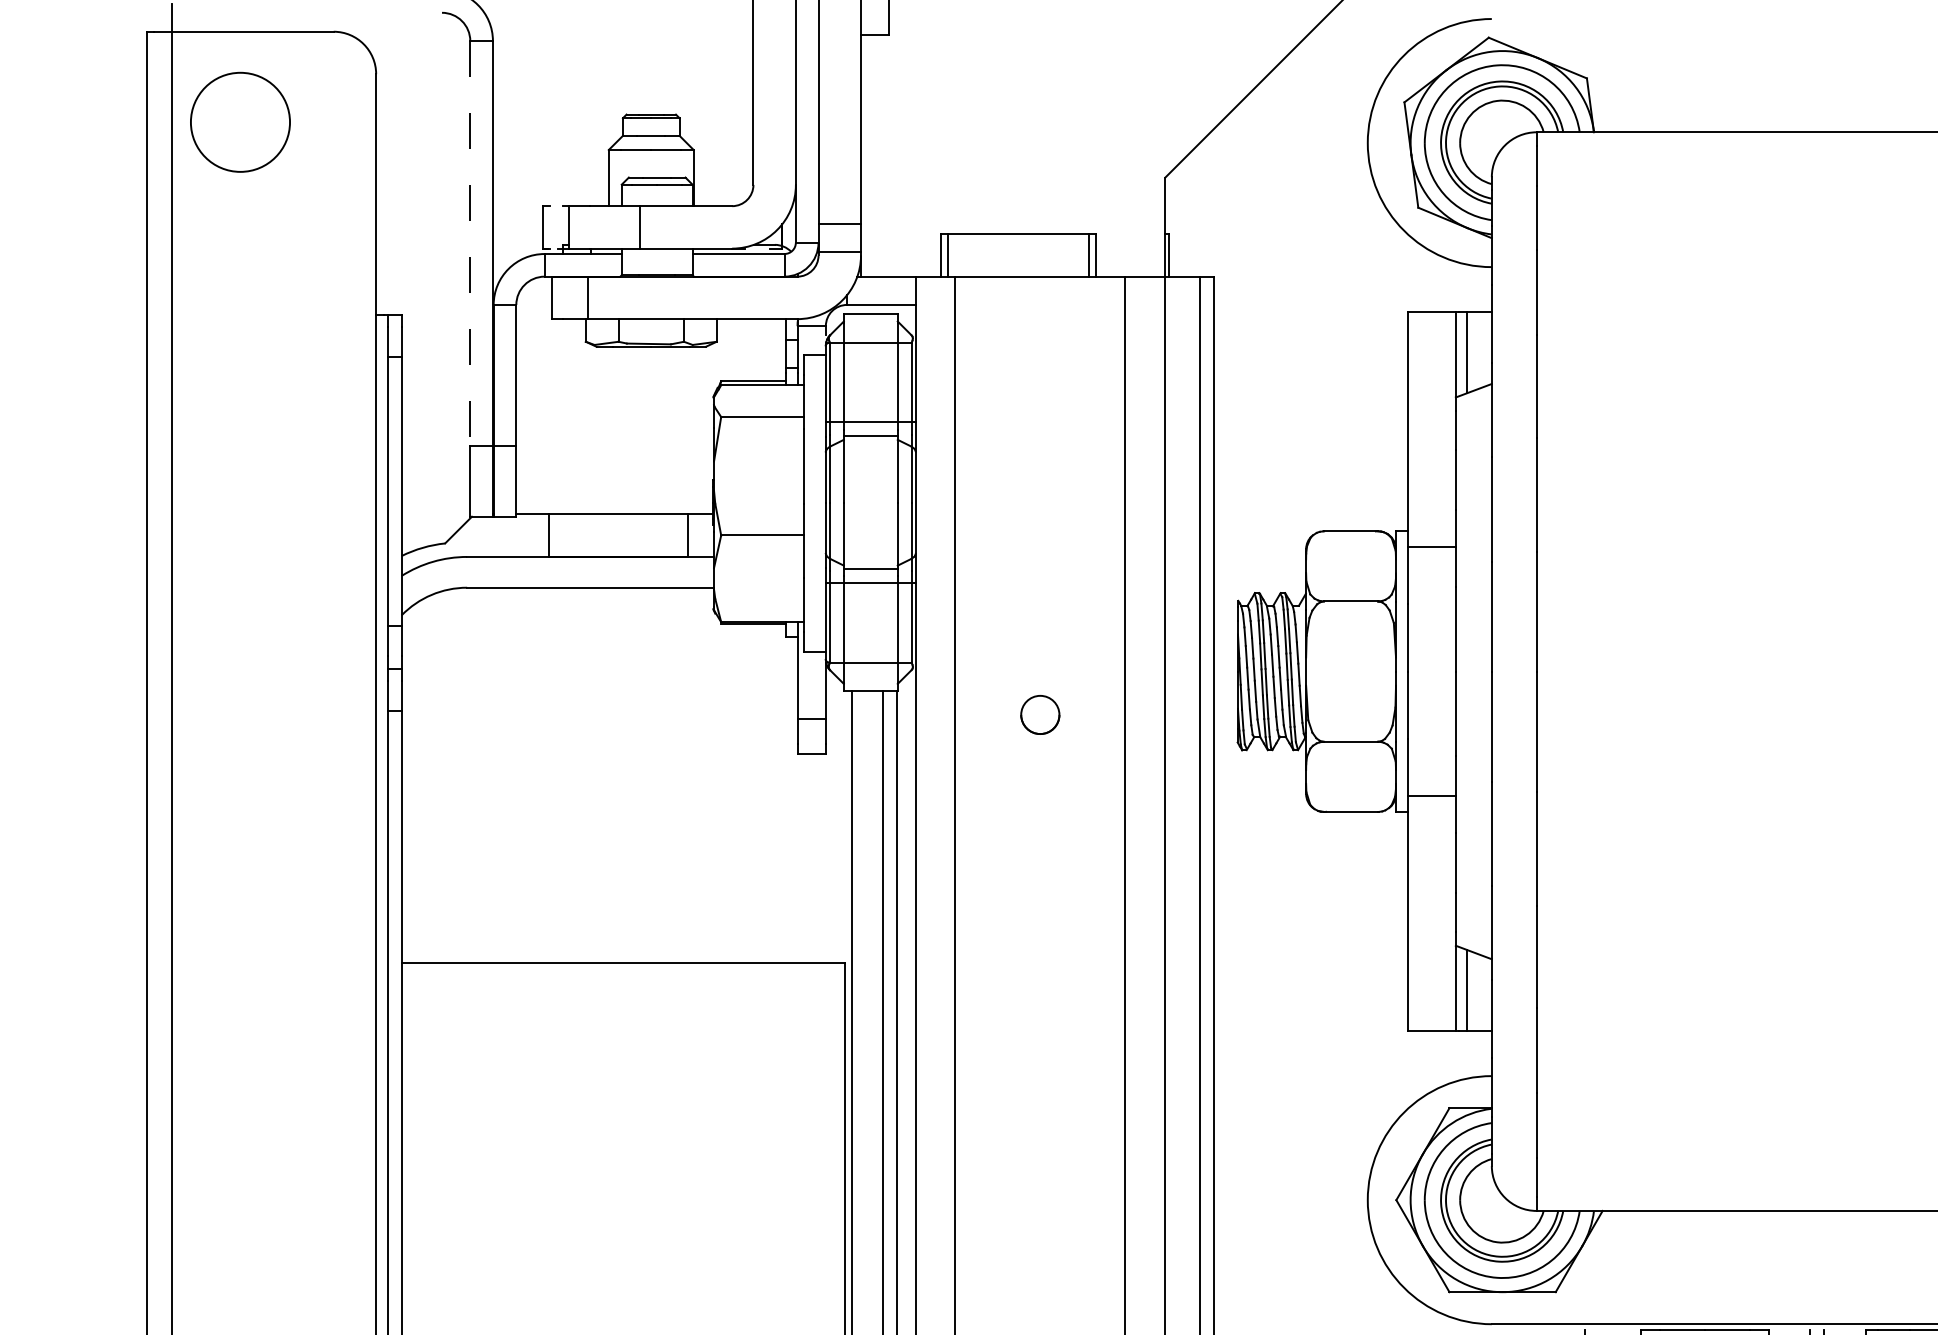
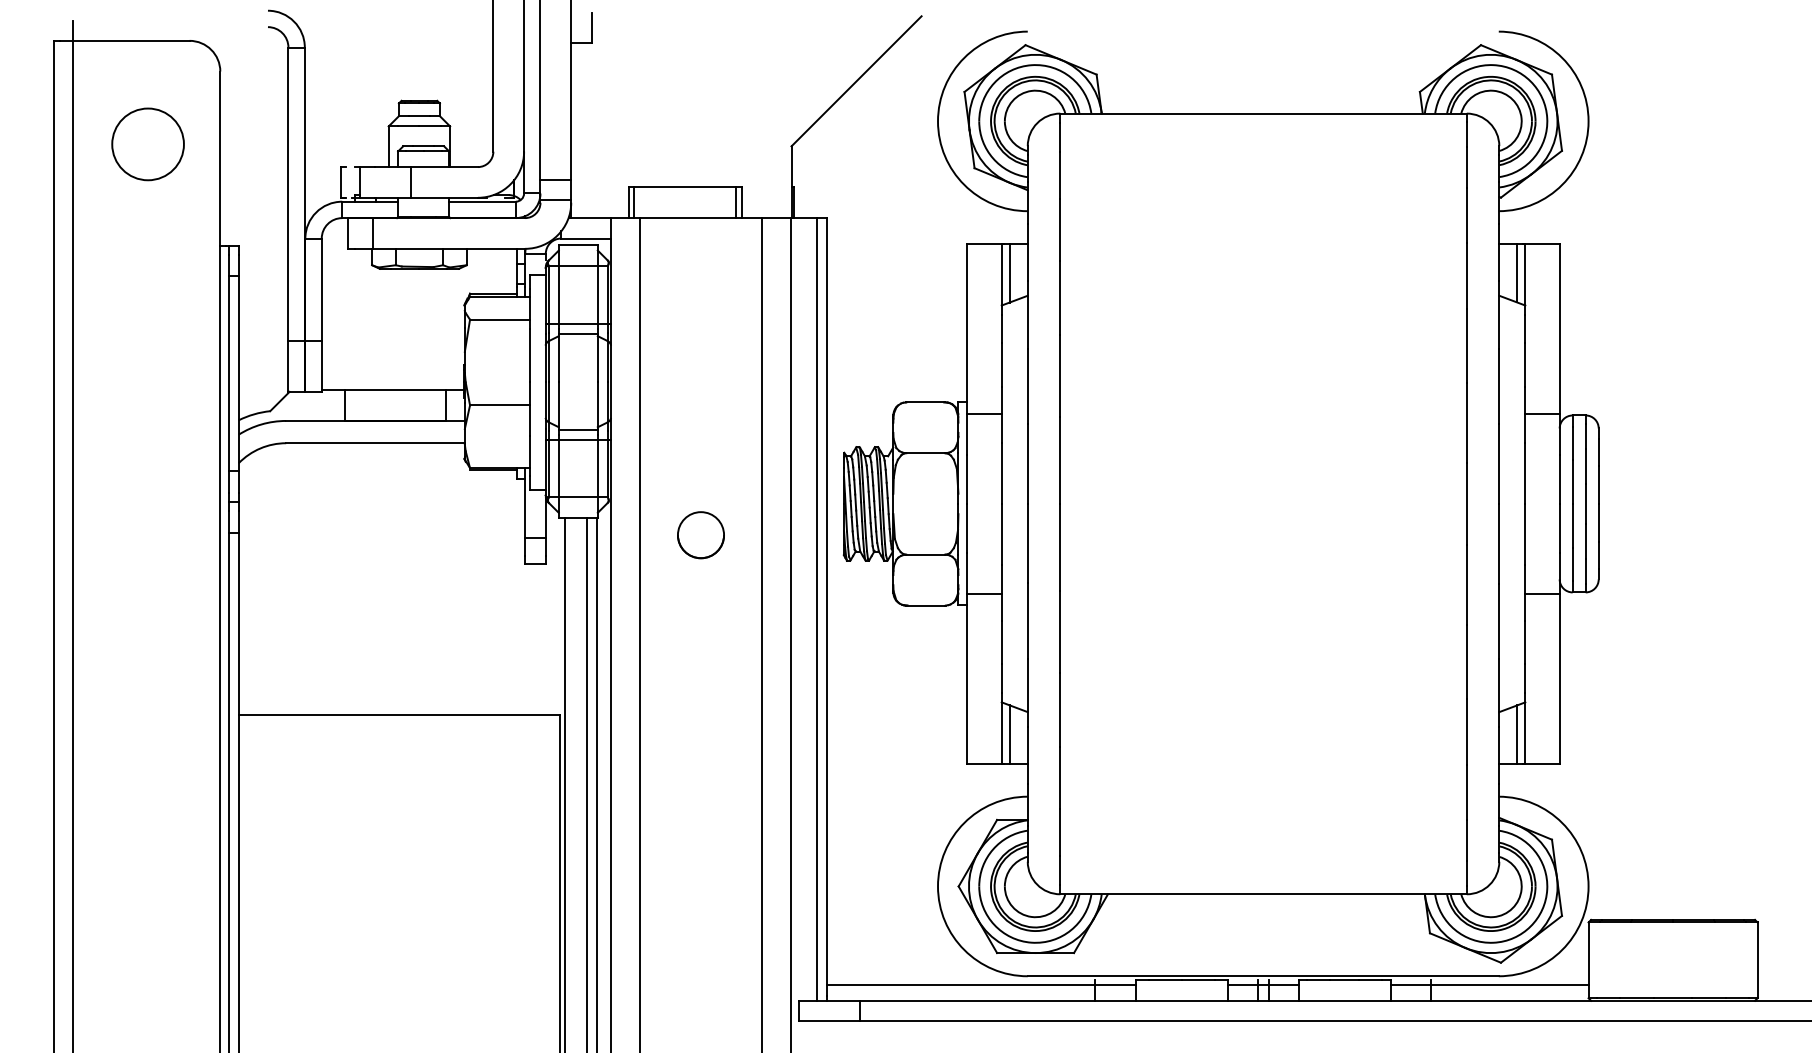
circle: (239, 122) -> (147, 144), moved
line: (470, 244) -> (288, 194), dashed -> solid
circle: (1039, 715) -> (700, 535), size x1.67

